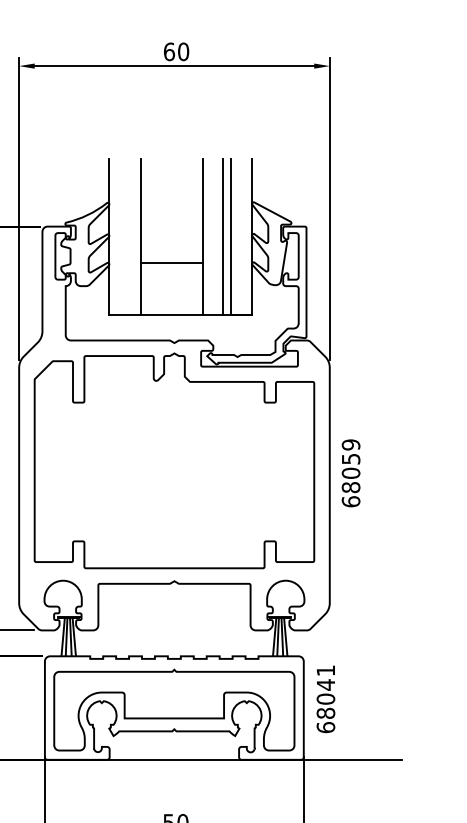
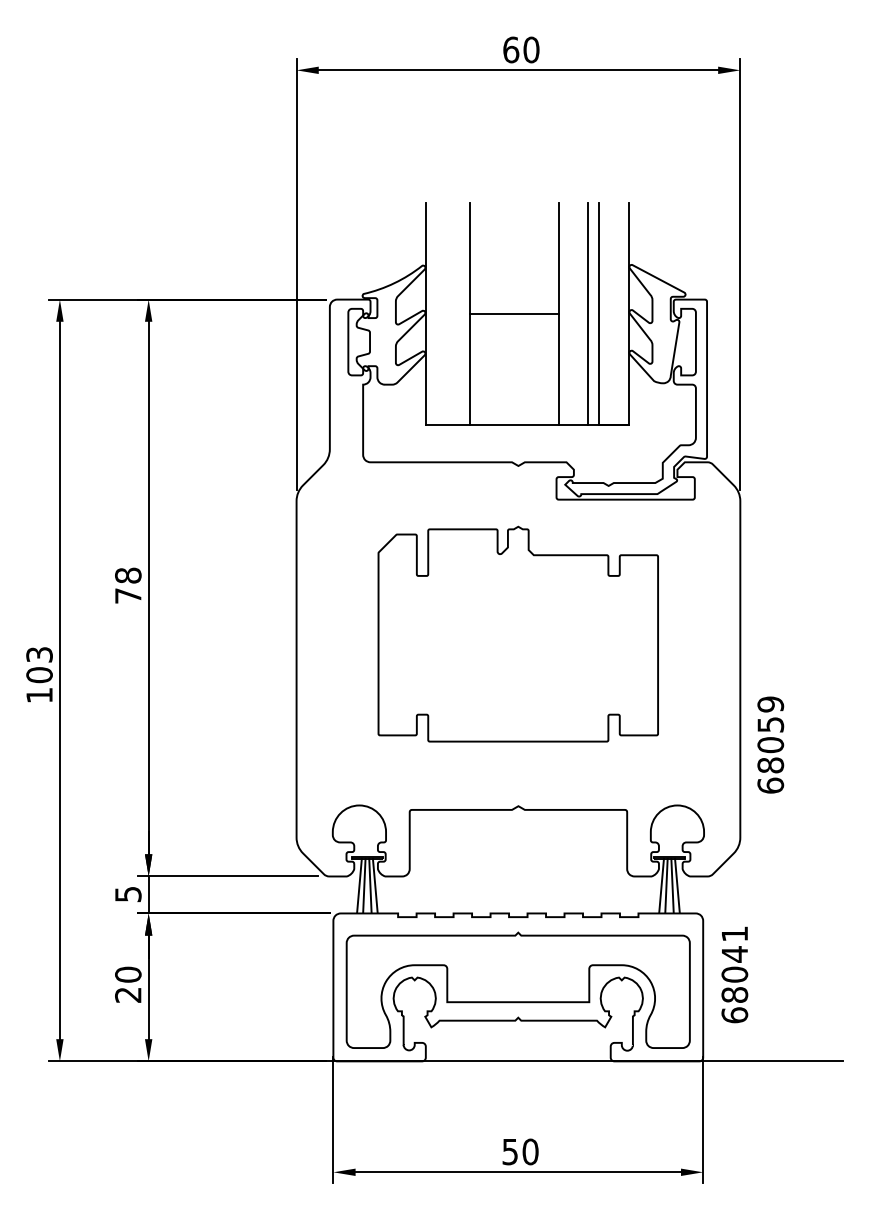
line: (171, 262) -> (513, 314), moved
part: (173, 460) -> (517, 633), size x0.7
text: (350, 472) -> (770, 744), moved

